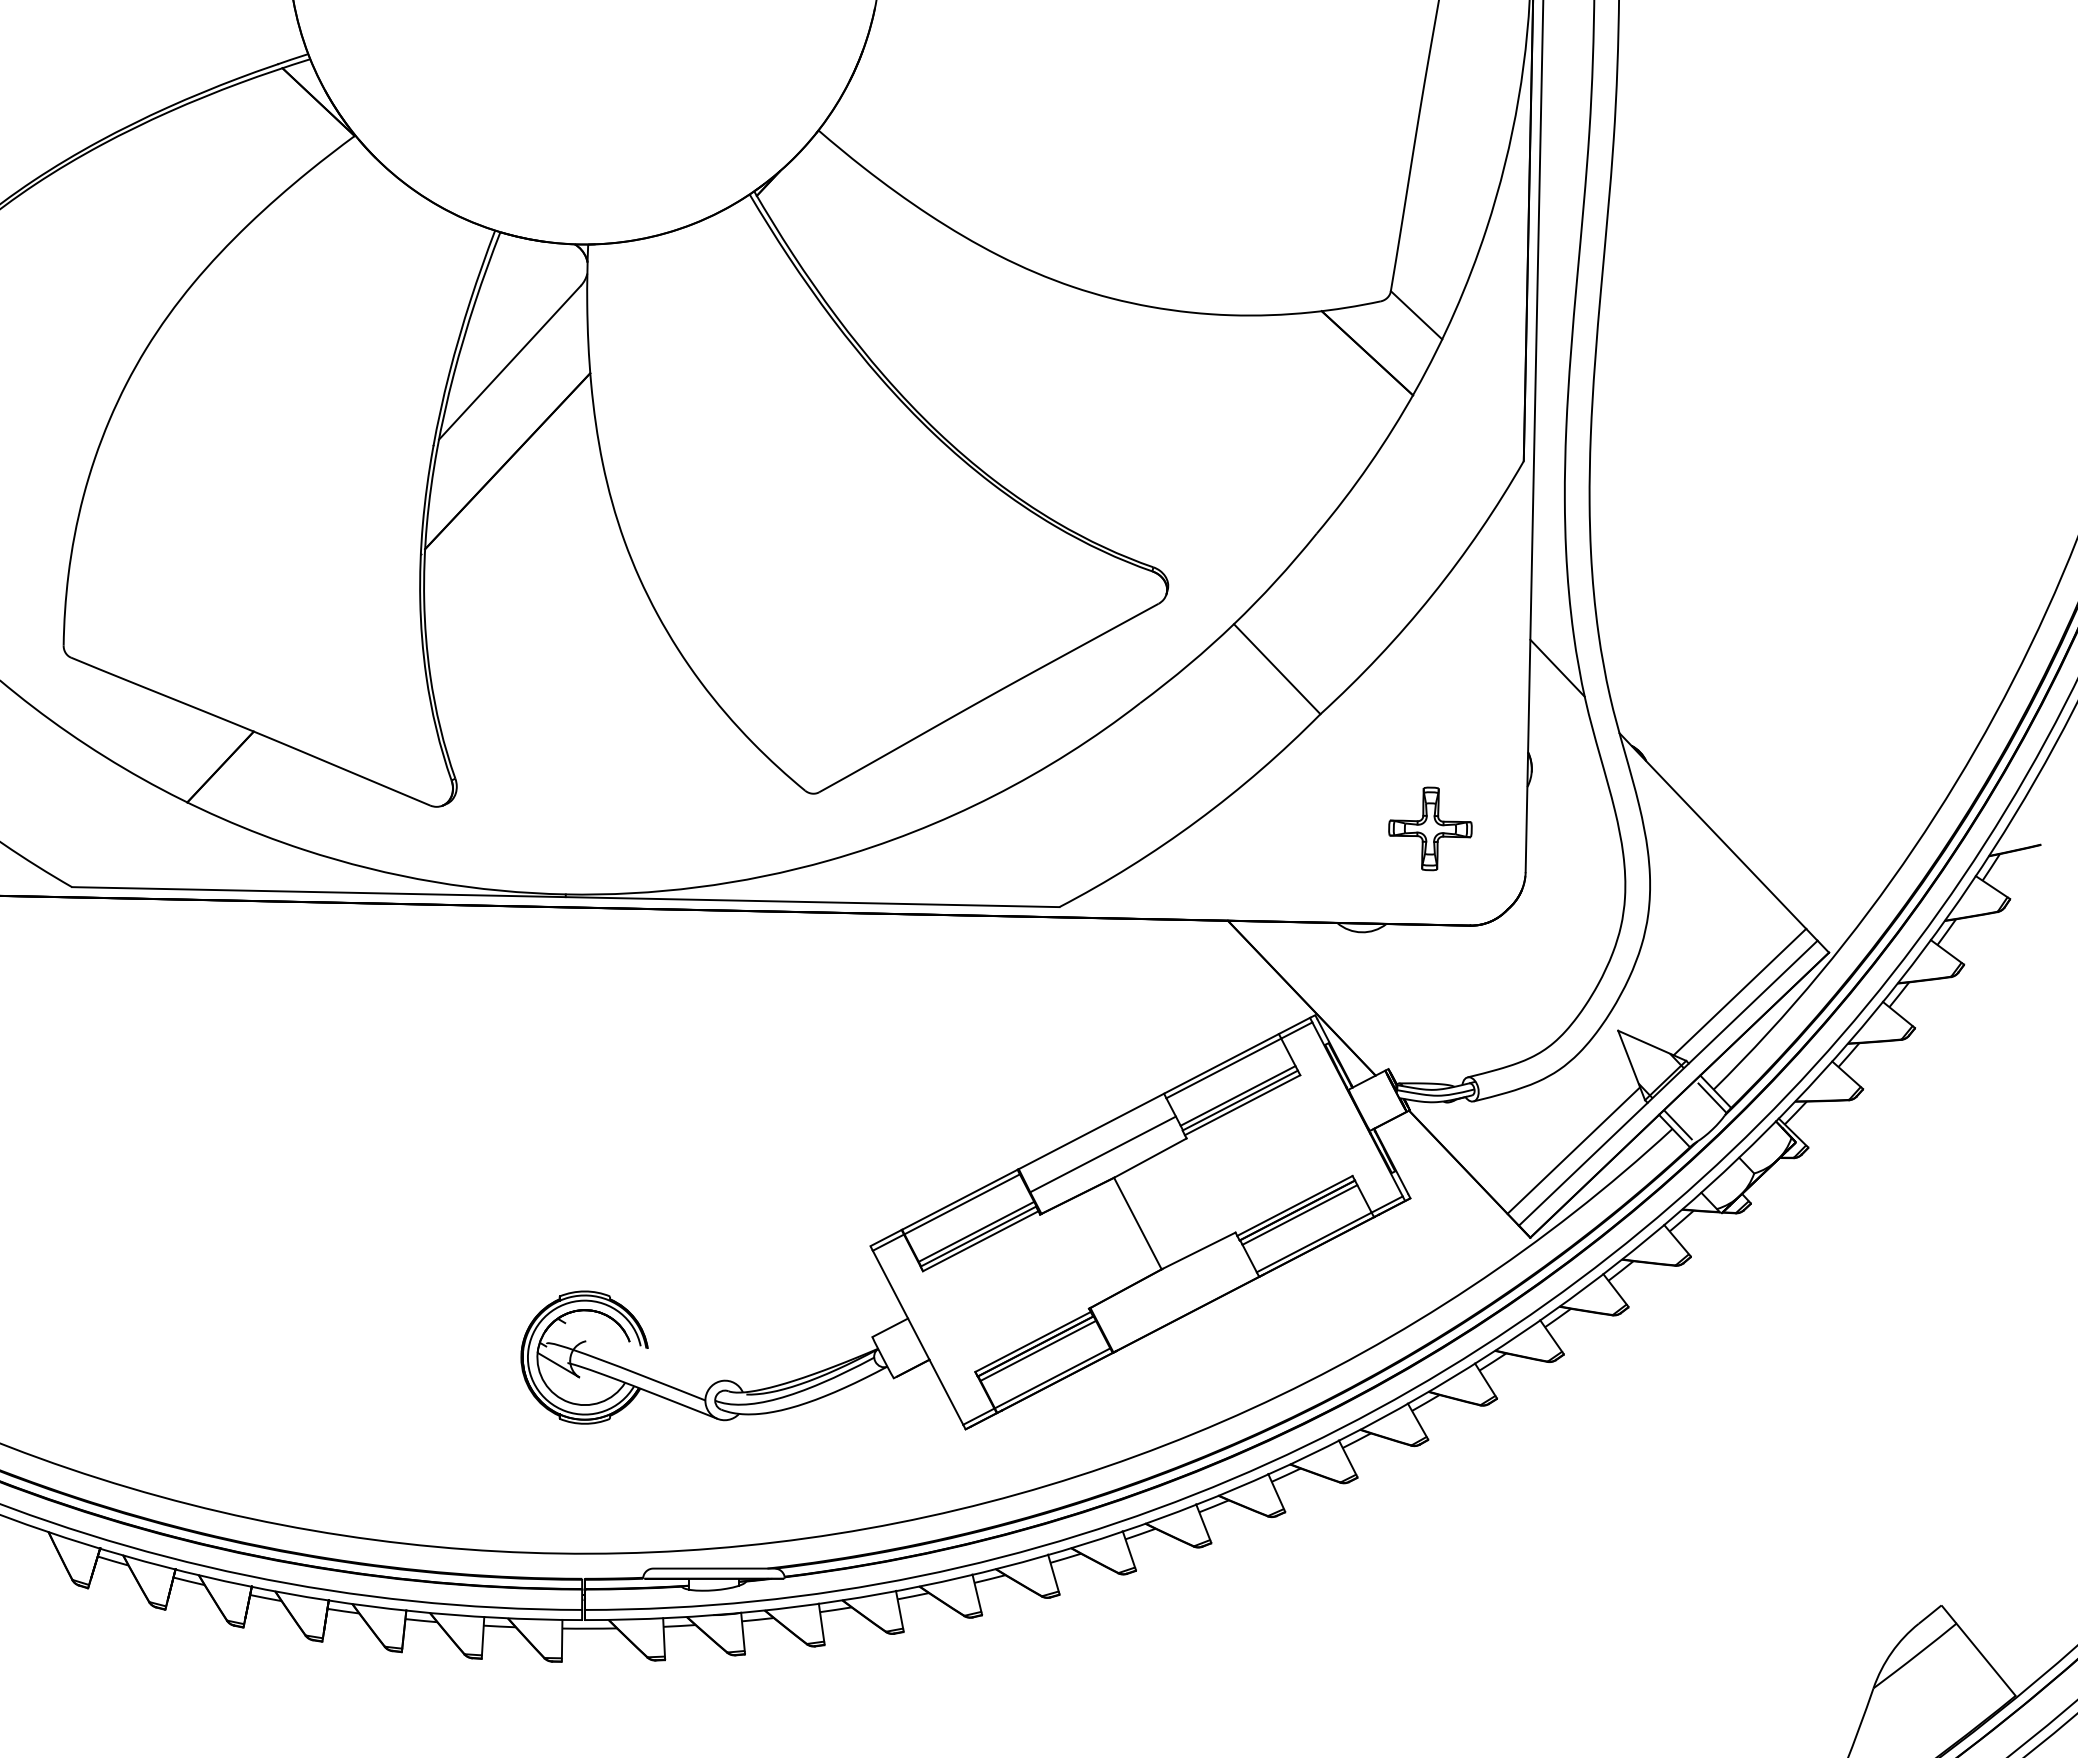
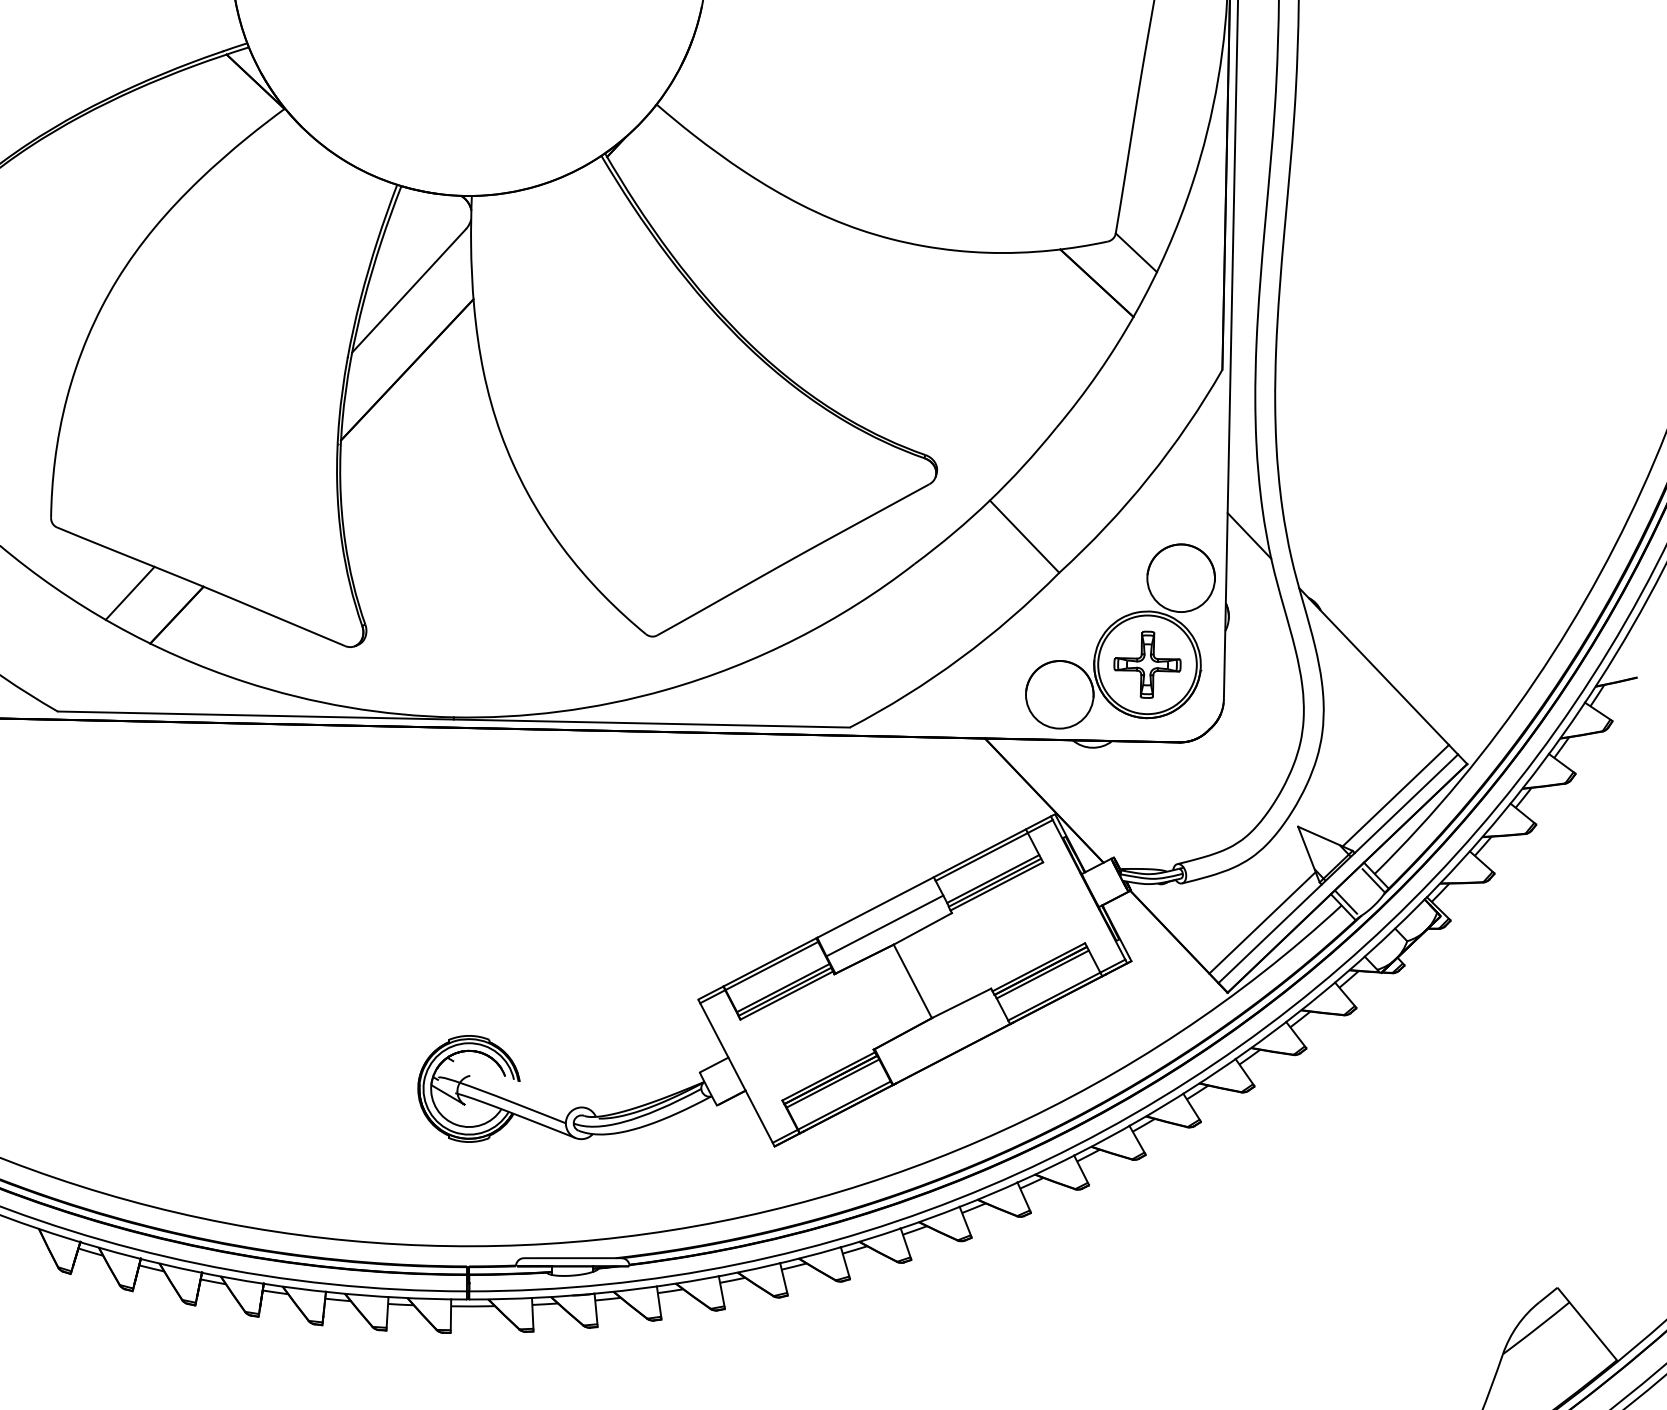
line: (161, 739) -> (129, 593), added
part: (1396, 793) -> (1120, 636), added

